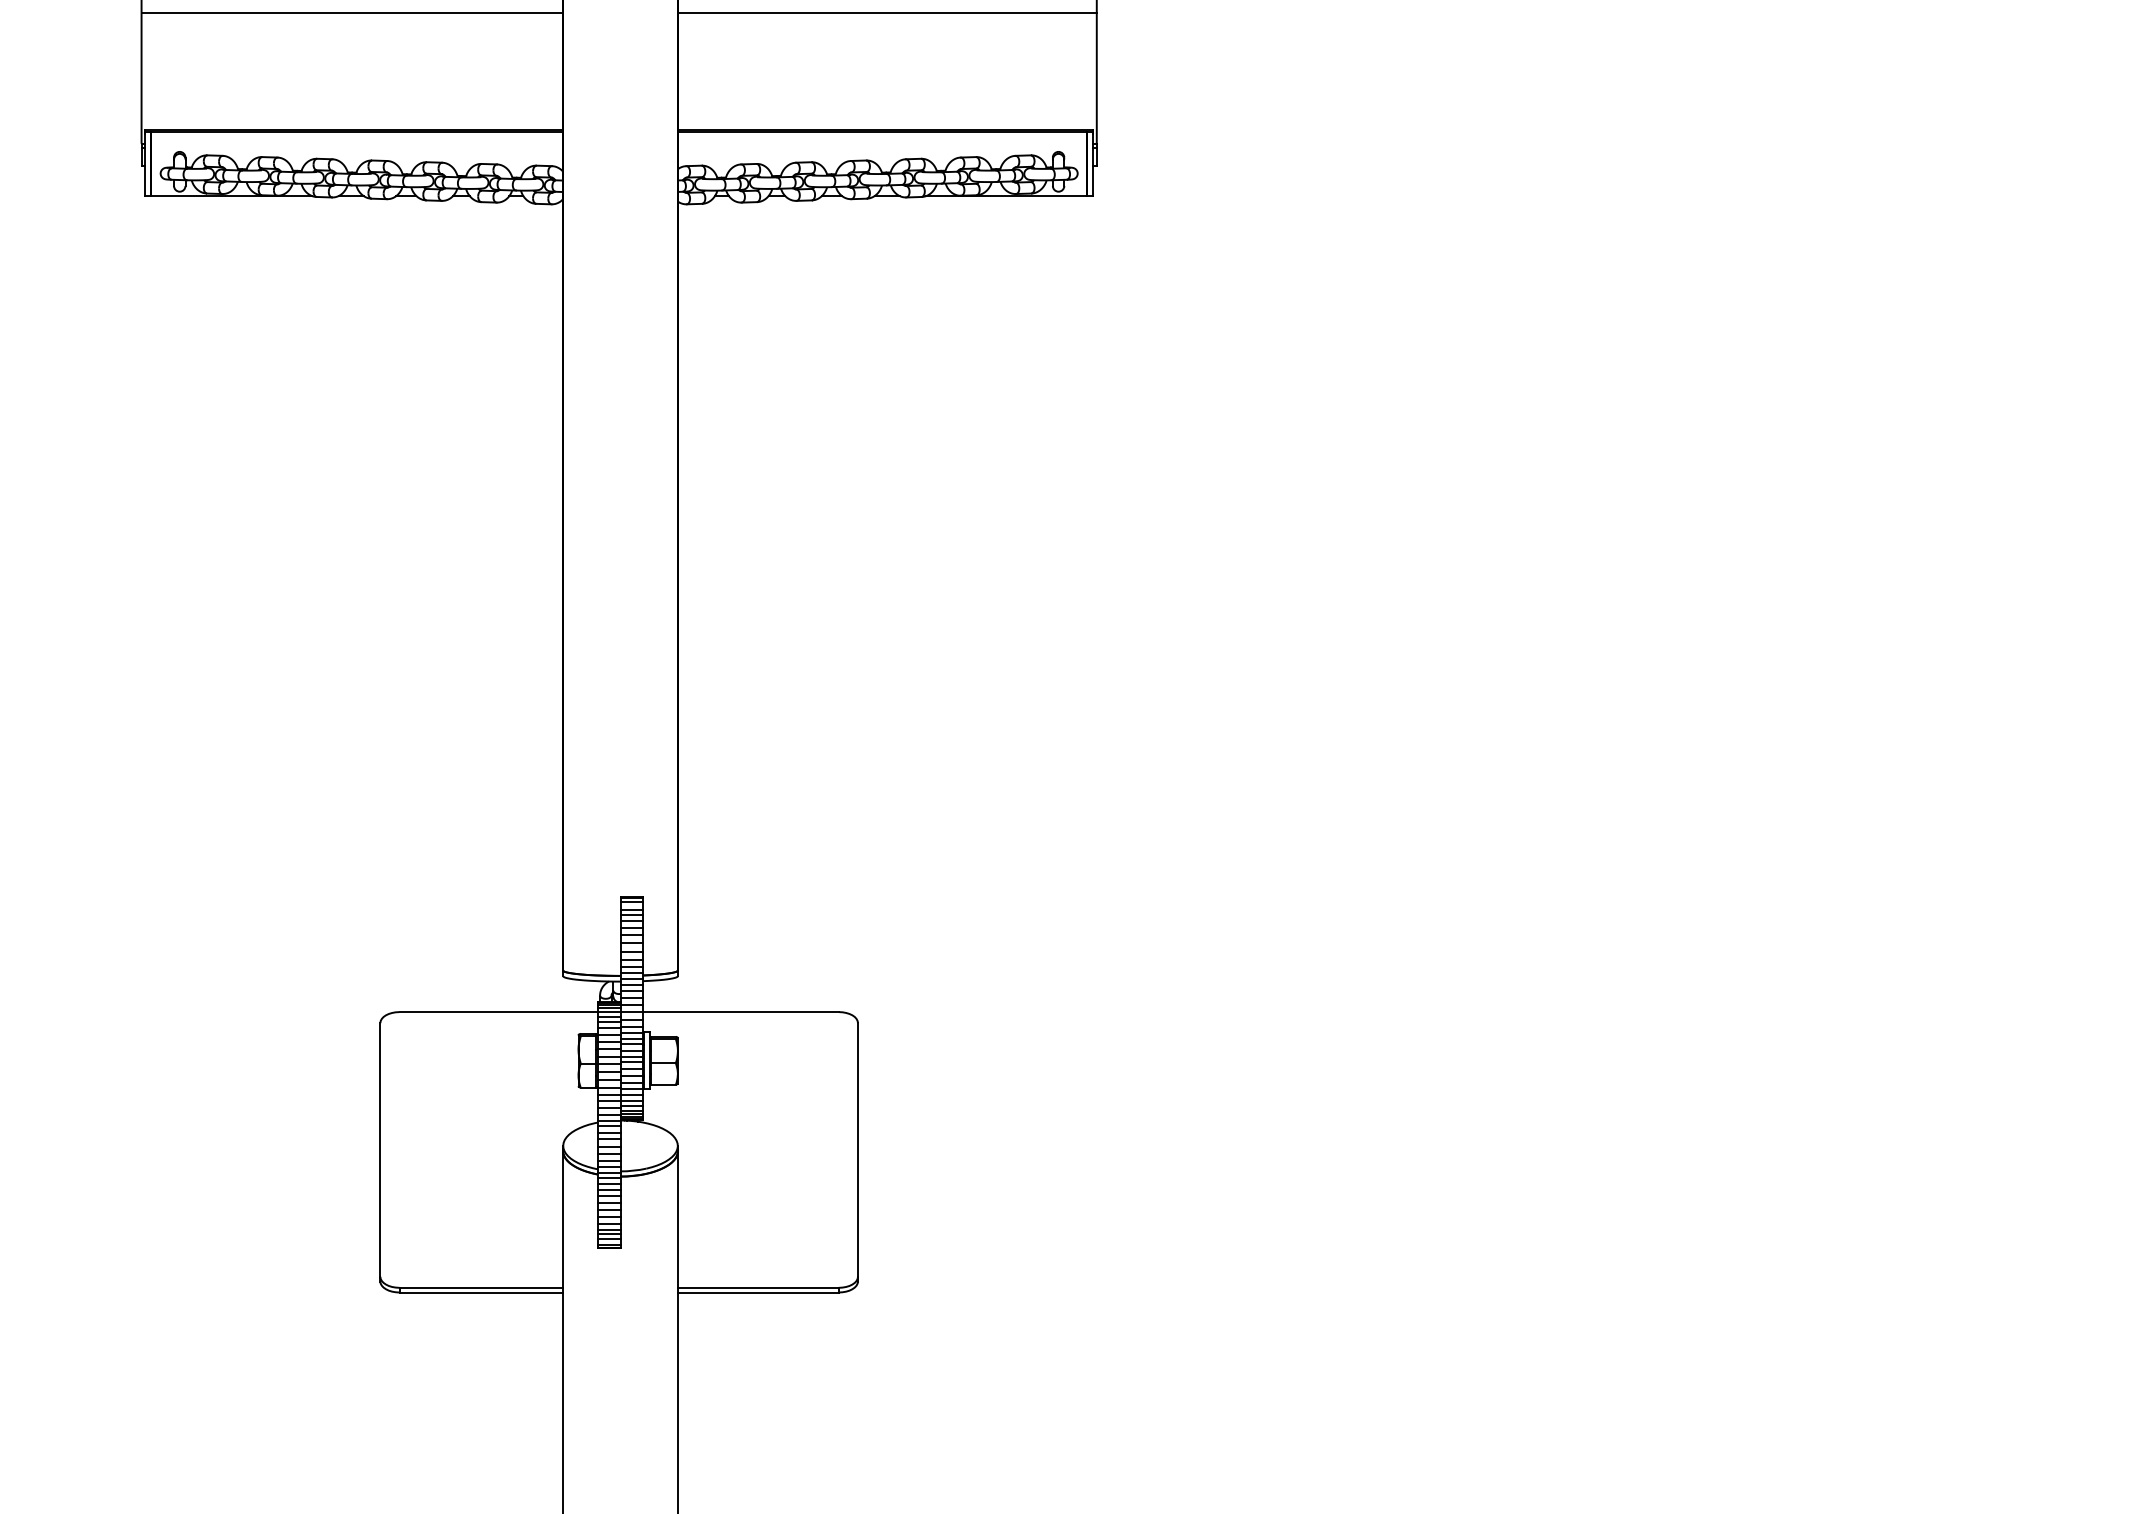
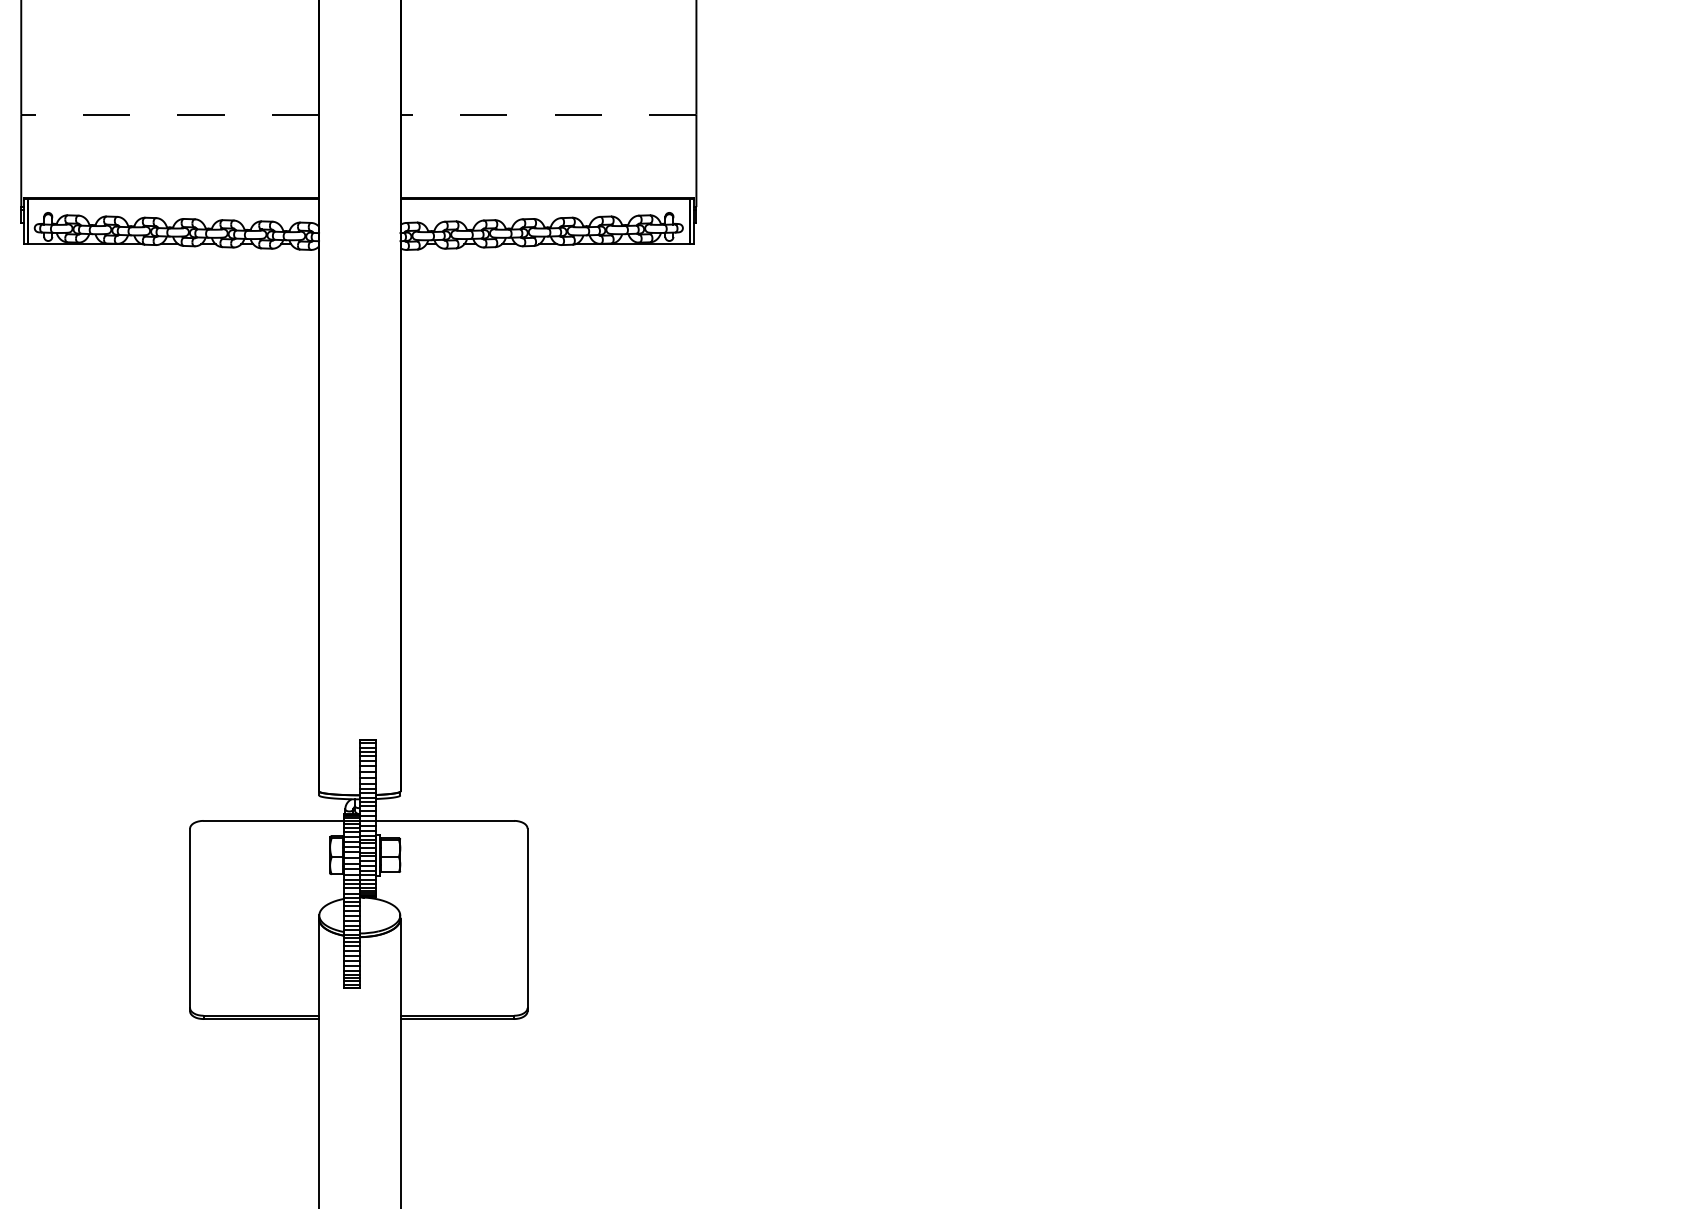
line: (352, 12) -> (170, 114), solid -> dashed
line: (887, 12) -> (548, 114), solid -> dashed

